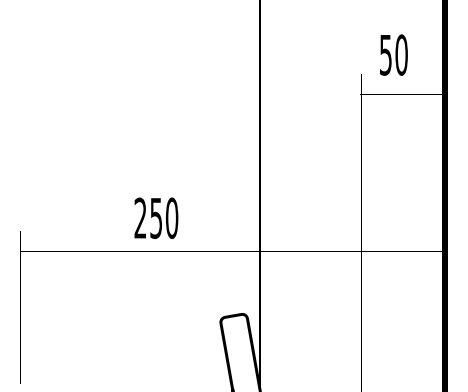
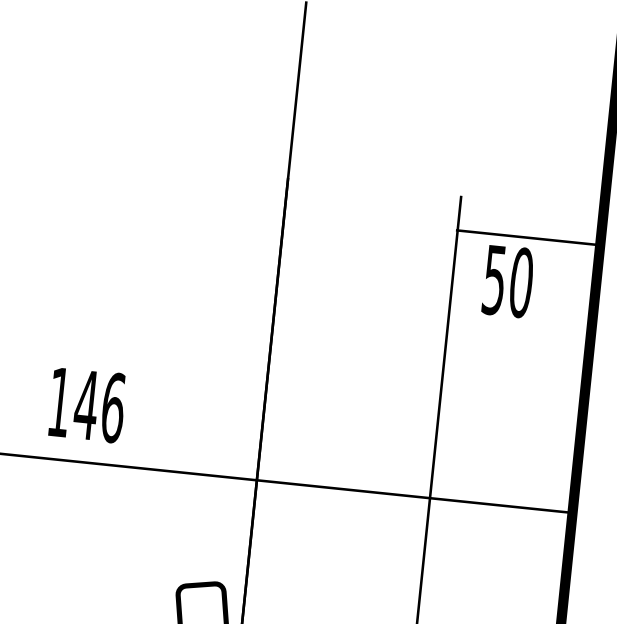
text: (393, 54) -> (507, 280), moved
text: (156, 217) -> (86, 403), 250 -> 146

